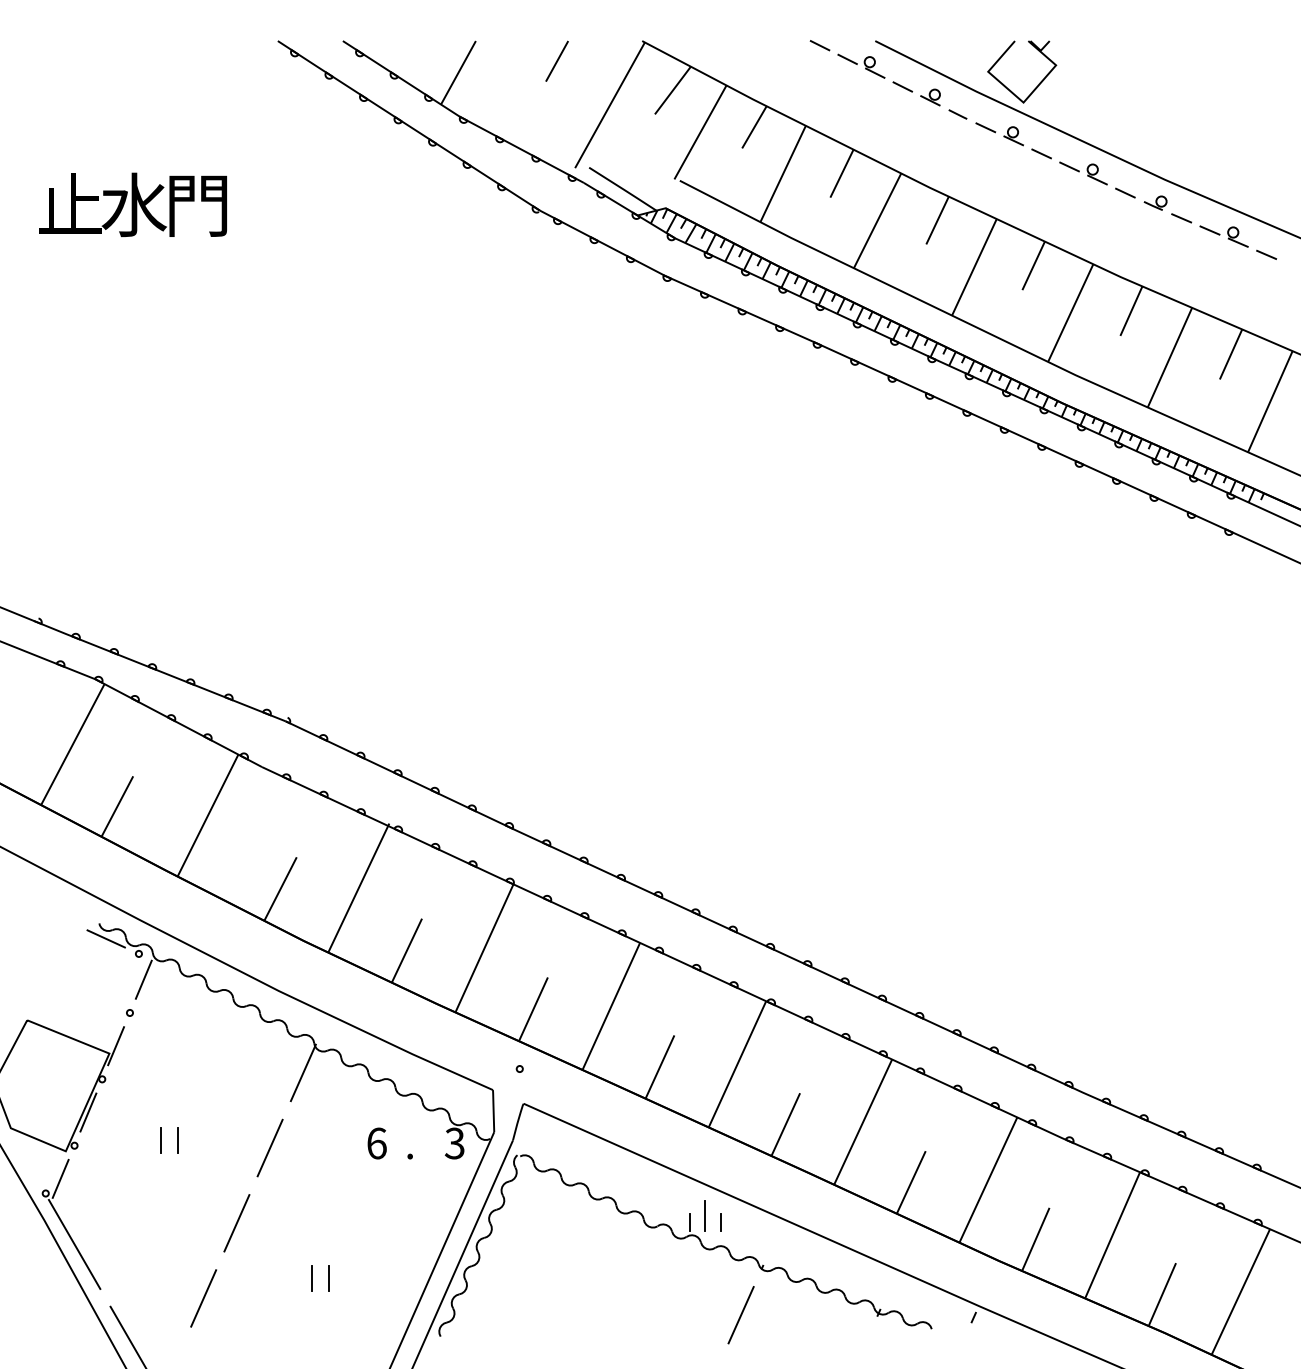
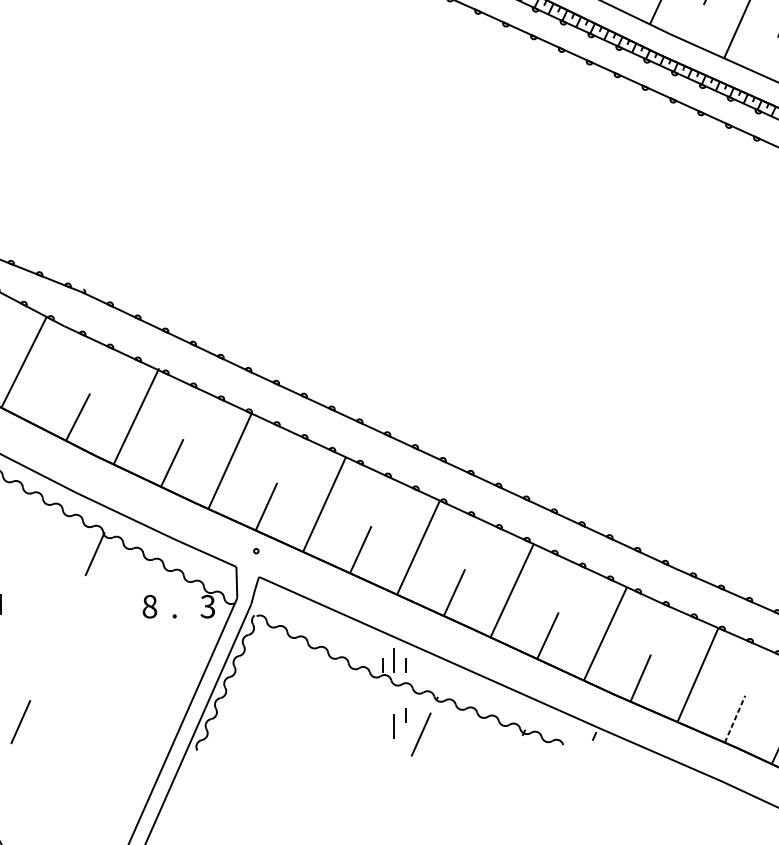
text: (376, 1143) -> (149, 606), 6 -> 8
line: (269, 1147) -> (69, 609), removed
line: (236, 1223) -> (45, 666), removed
line: (312, 1278) -> (101, 707), removed
line: (328, 1278) -> (113, 707), removed
line: (720, 1289) -> (405, 715), added
line: (1162, 1294) -> (735, 719), solid -> dashed
line: (704, 1304) -> (393, 726), added

